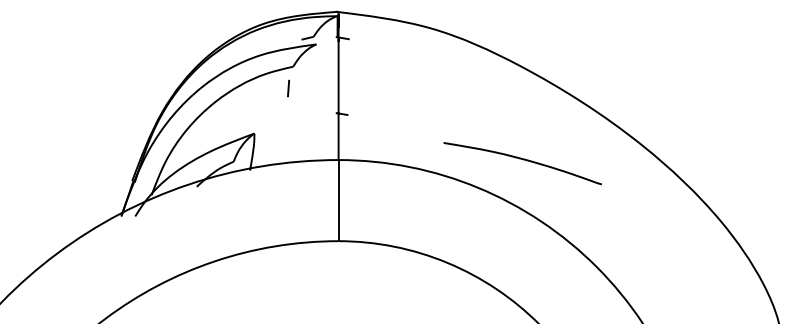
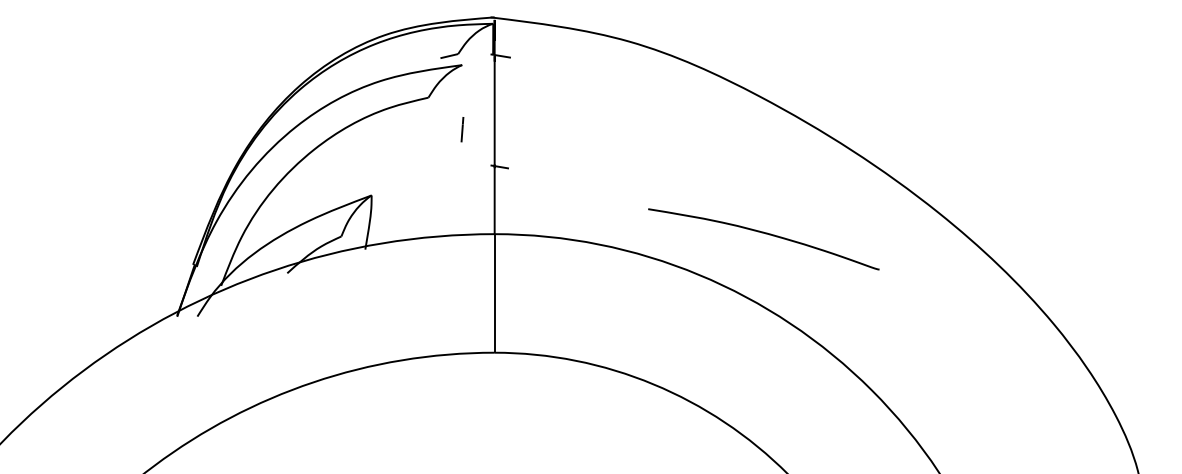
line: (288, 88) -> (462, 129), moved

